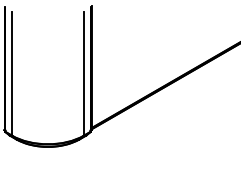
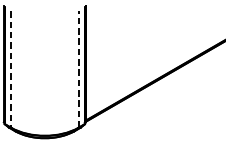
line: (12, 73) -> (11, 69), solid -> dashed
line: (83, 73) -> (78, 69), solid -> dashed

